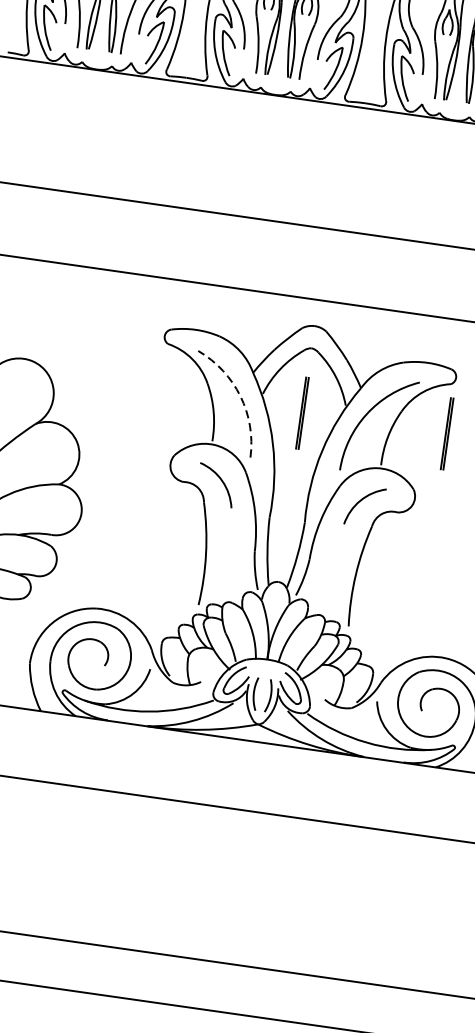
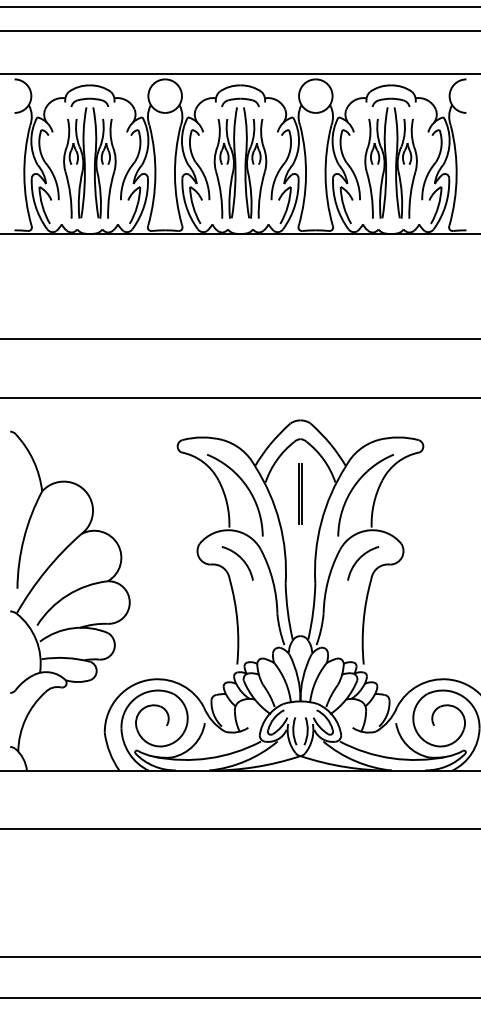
arc: (240, 396) -> (247, 487), dashed -> solid
line: (446, 433) -> (421, 493), removed

